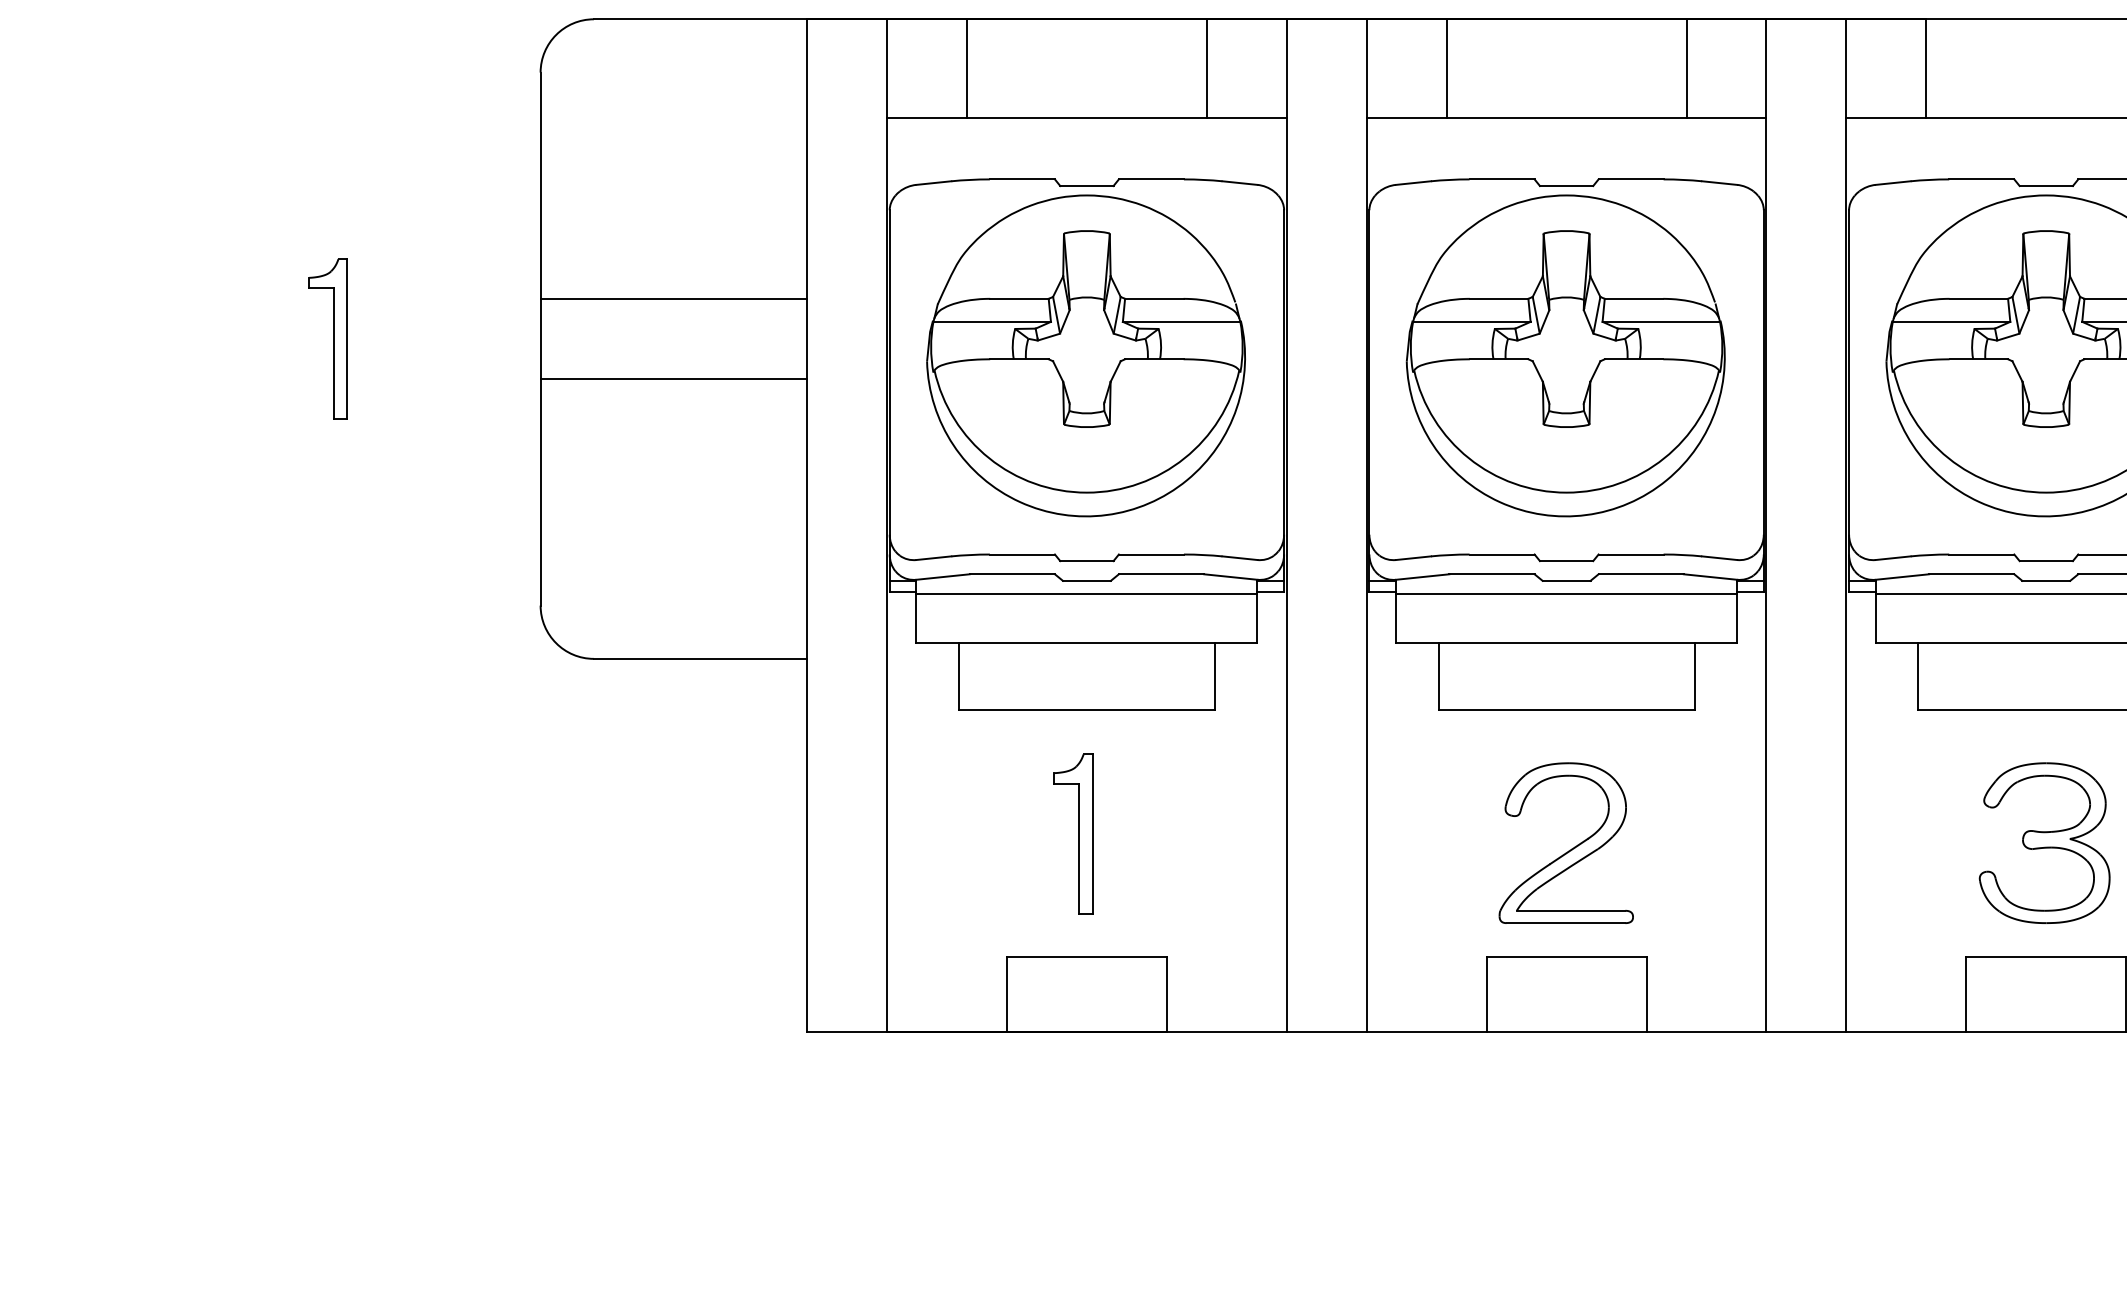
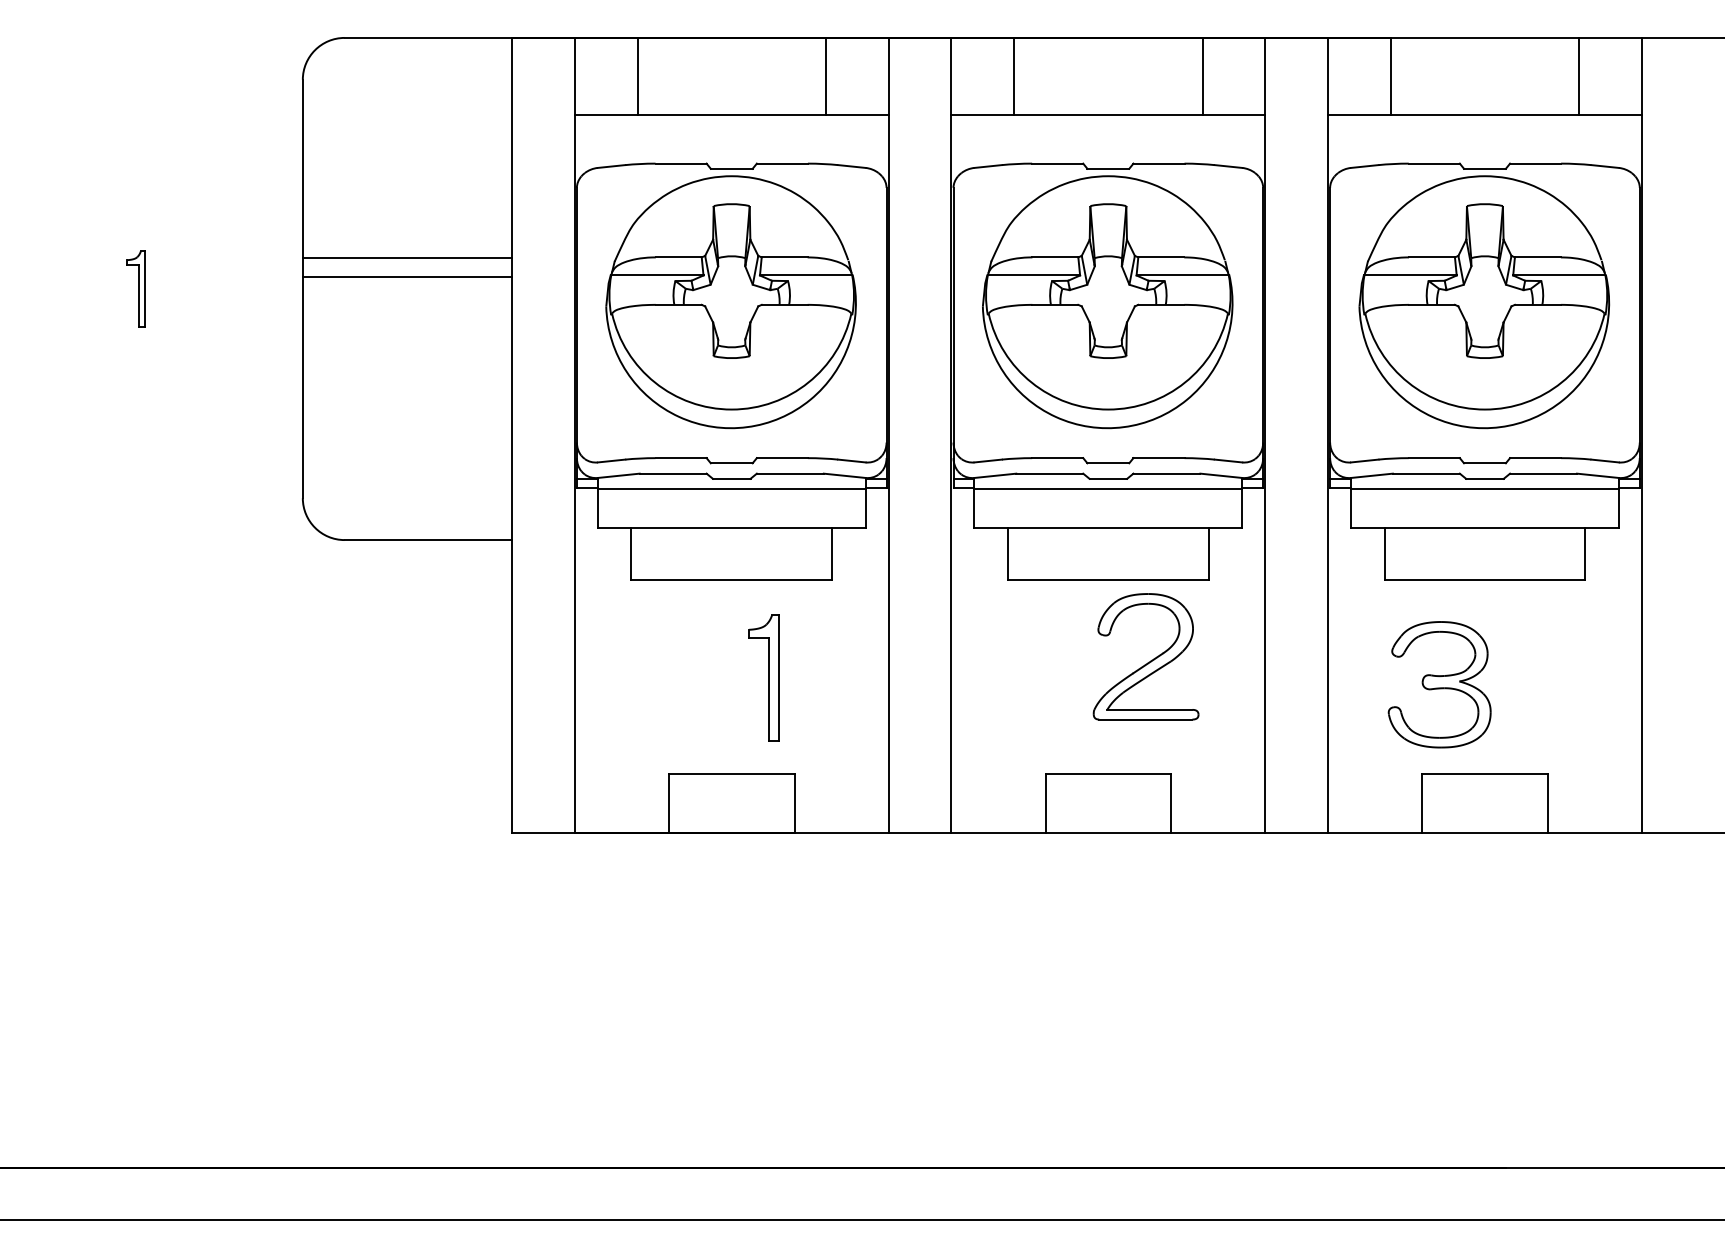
part: (327, 338) -> (135, 288), size x0.6
line: (673, 379) -> (407, 277), moved
part: (1072, 833) -> (763, 677), moved
part: (2044, 842) -> (1439, 684), moved
part: (1568, 850) -> (1147, 662), moved

